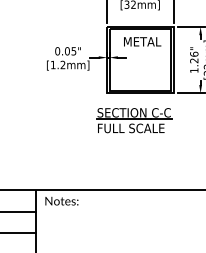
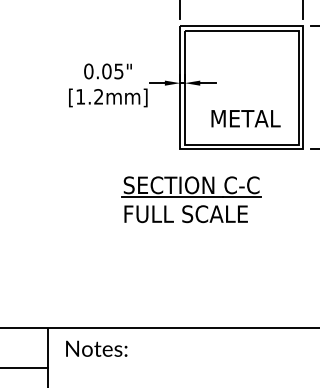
text: (142, 41) -> (245, 118), moved
part: (134, 120) -> (192, 199), moved

